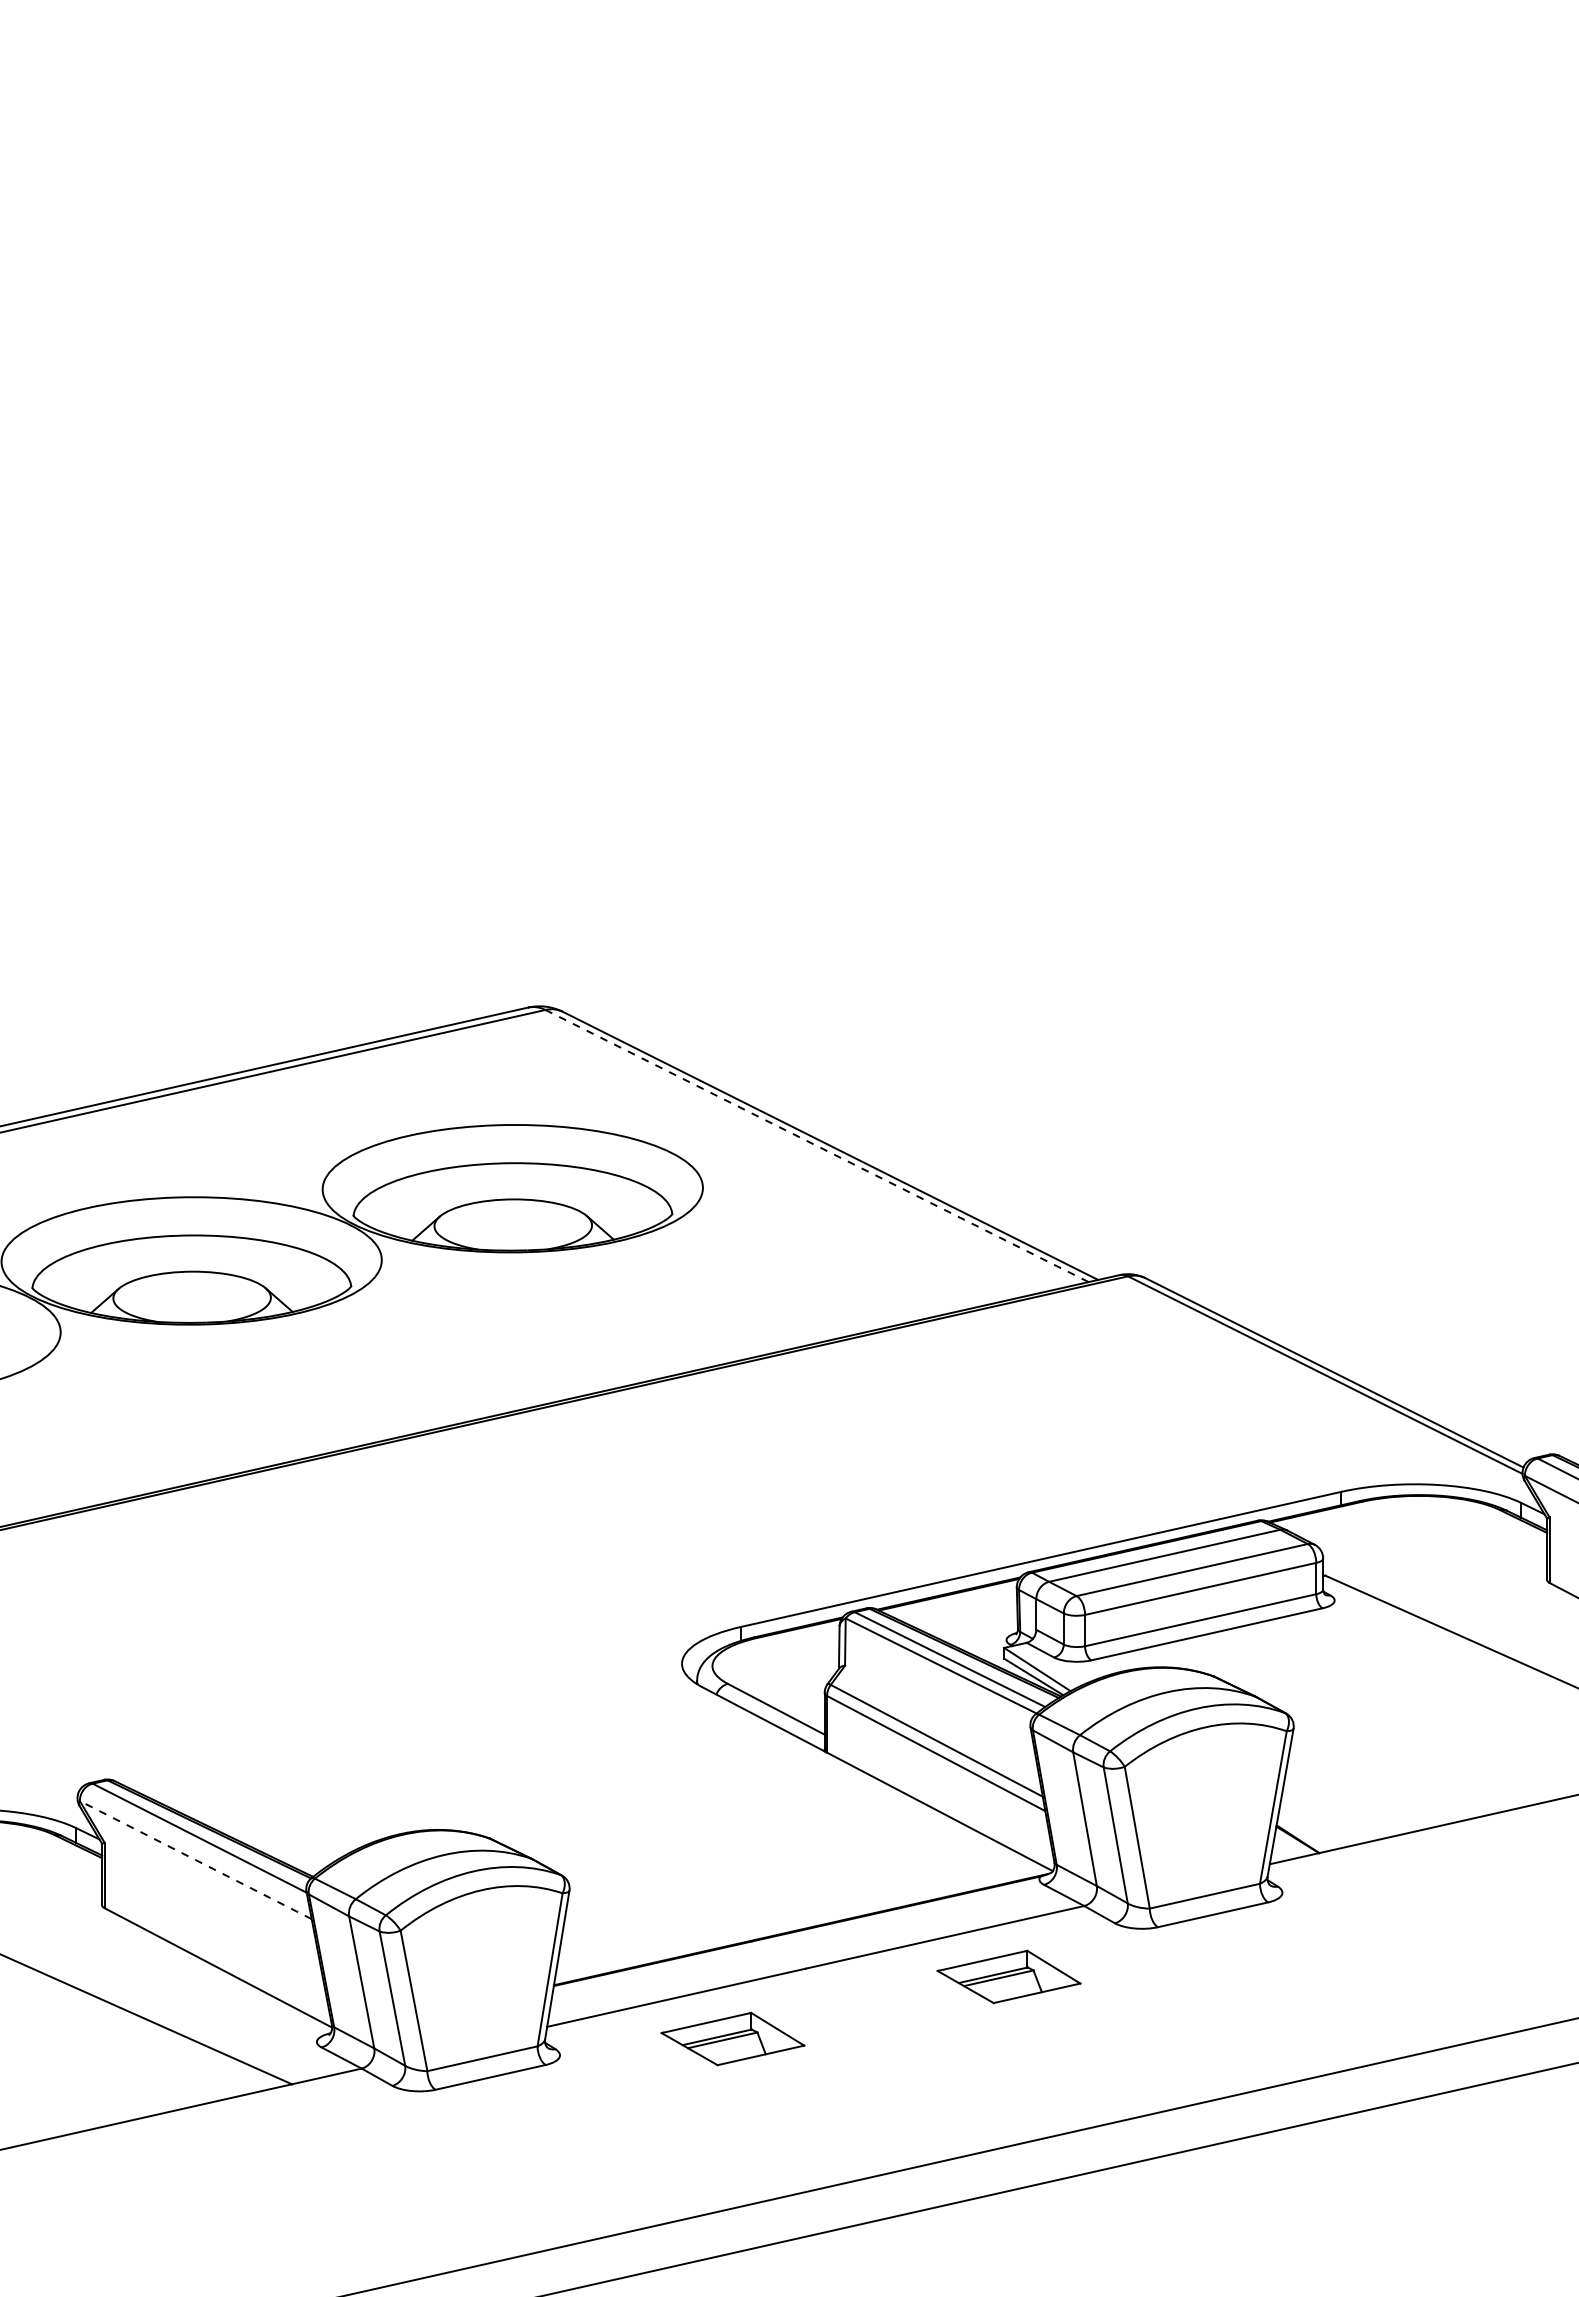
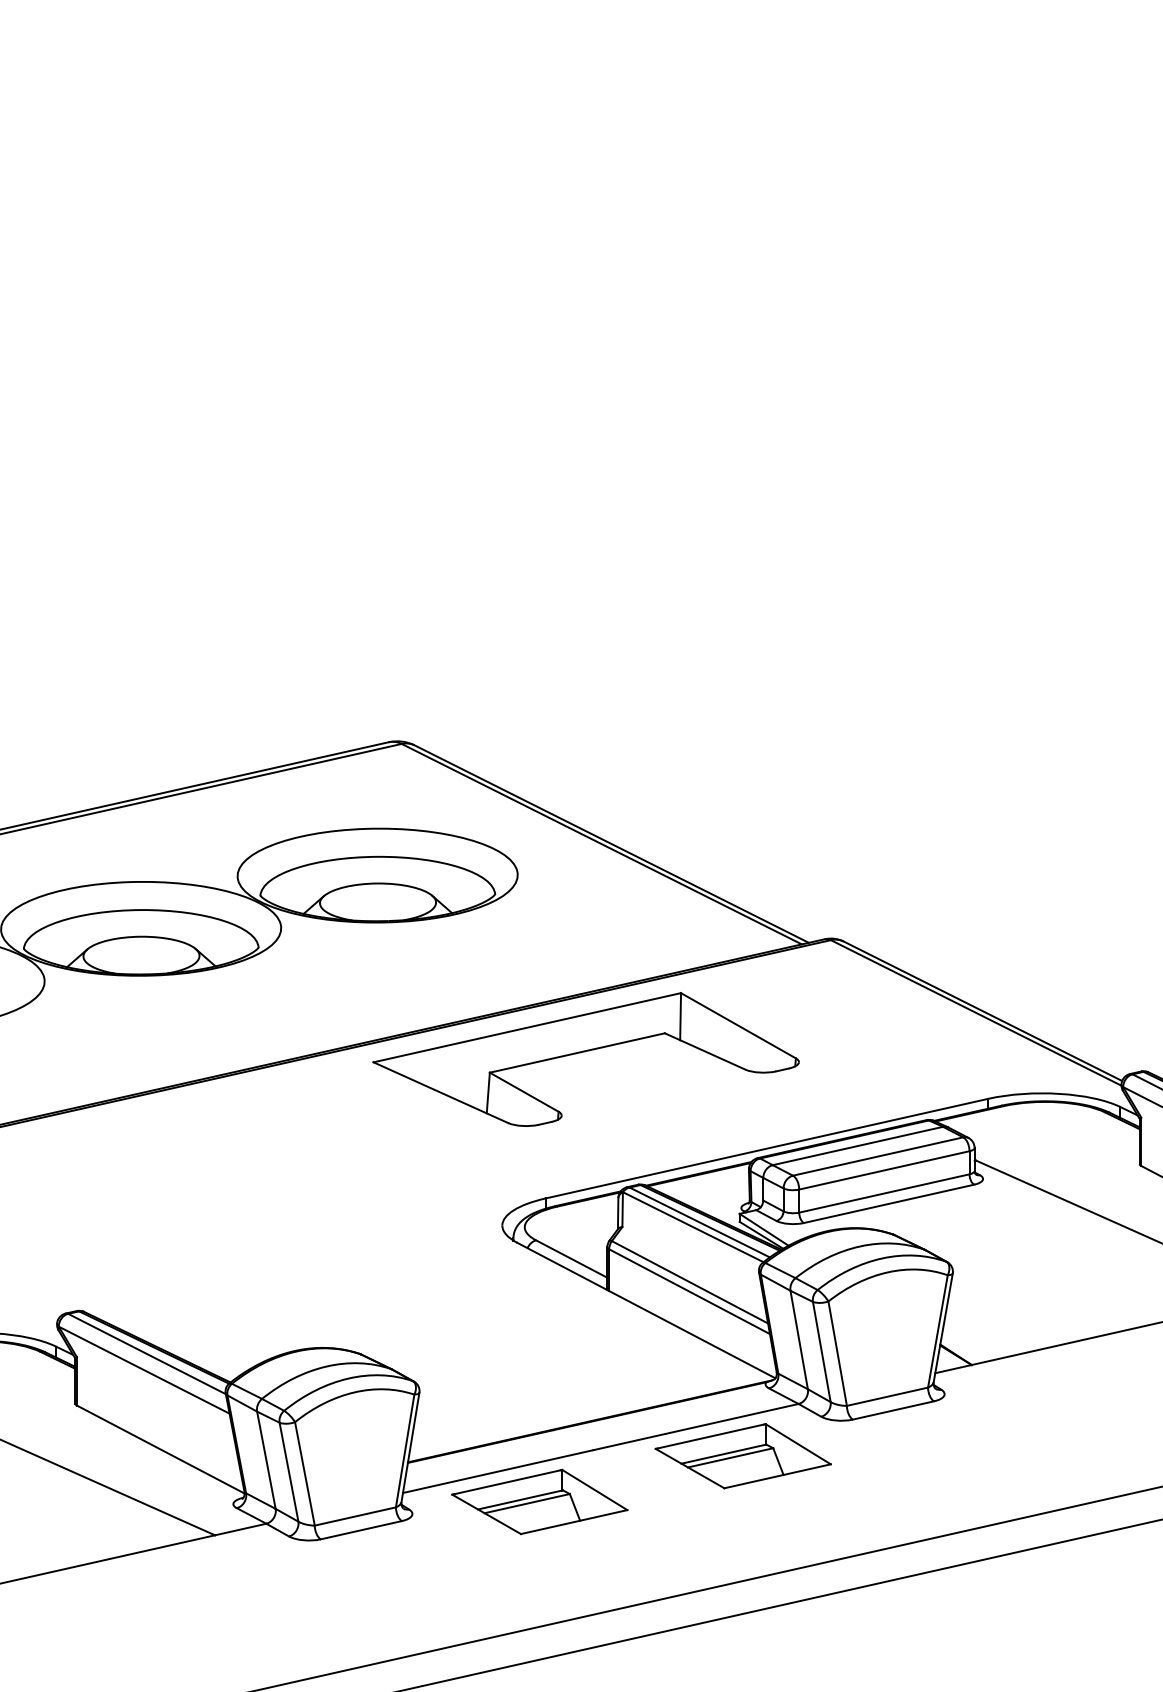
line: (817, 1146) -> (602, 844), dashed -> solid
part: (793, 1428) -> (584, 1052), added
line: (195, 1859) -> (143, 1369), dashed -> solid
part: (1008, 1976) -> (742, 1455), size x1.67
part: (732, 2038) -> (539, 1501), size x1.67

